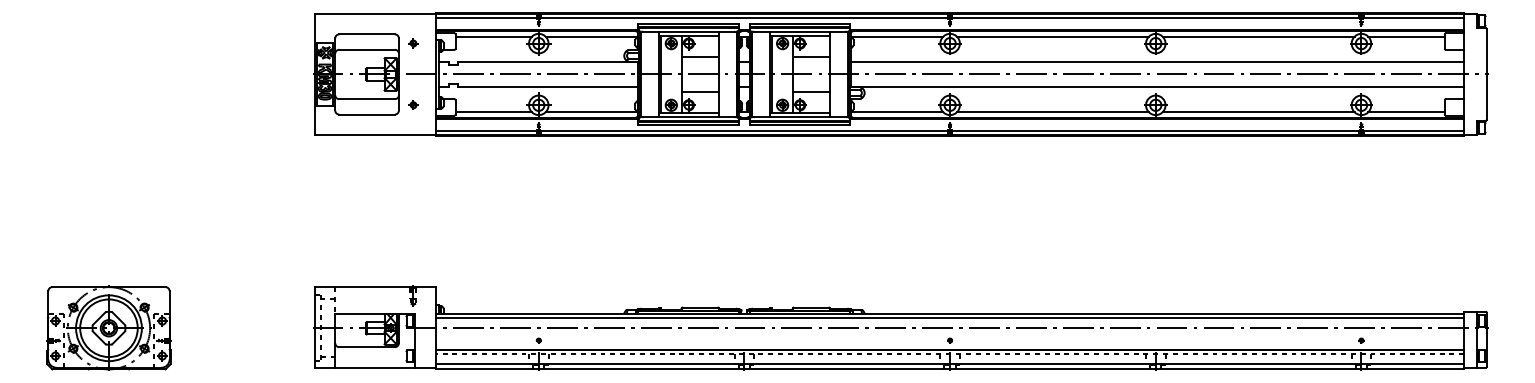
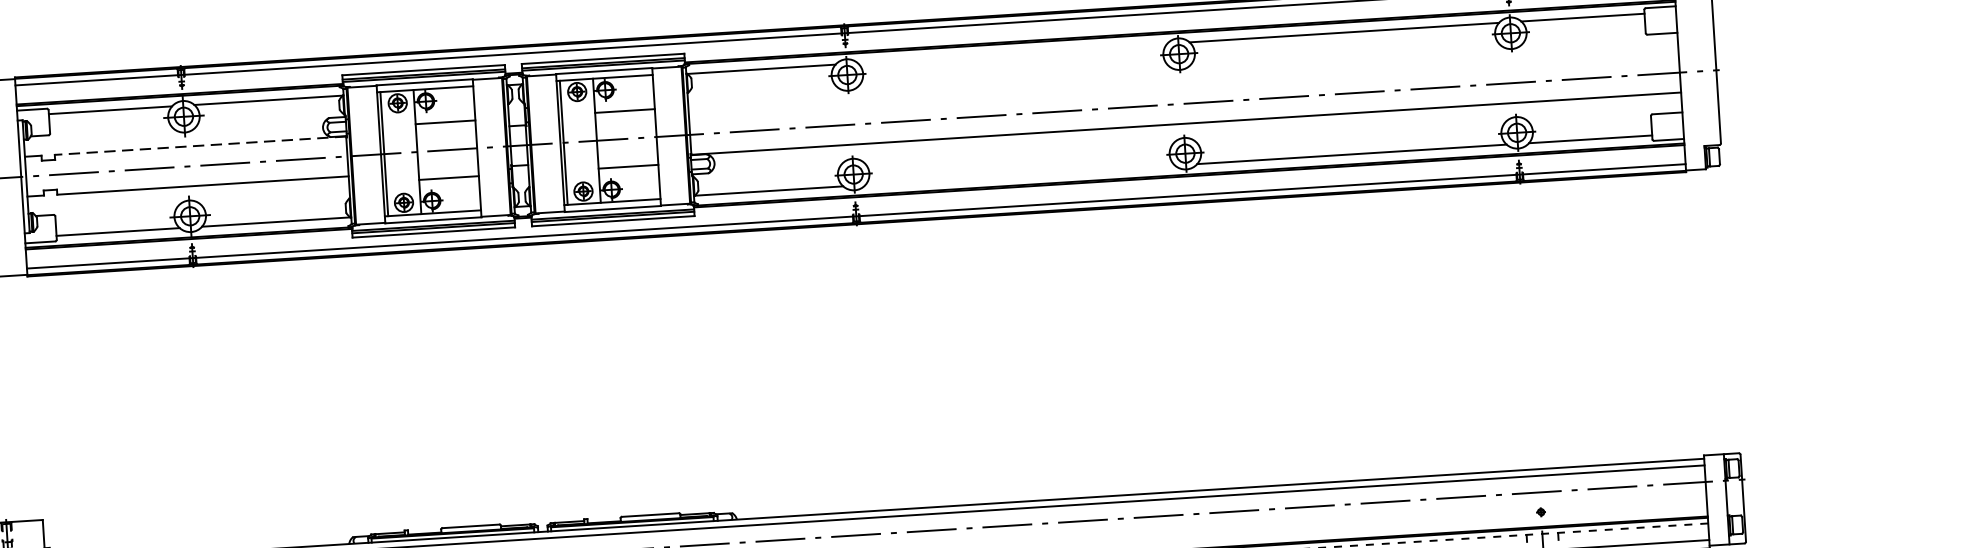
line: (1052, 36) -> (1011, 53), removed
line: (547, 62) -> (199, 146), solid -> dashed
line: (1157, 62) -> (1183, 84), removed
line: (1052, 112) -> (1019, 175), removed

